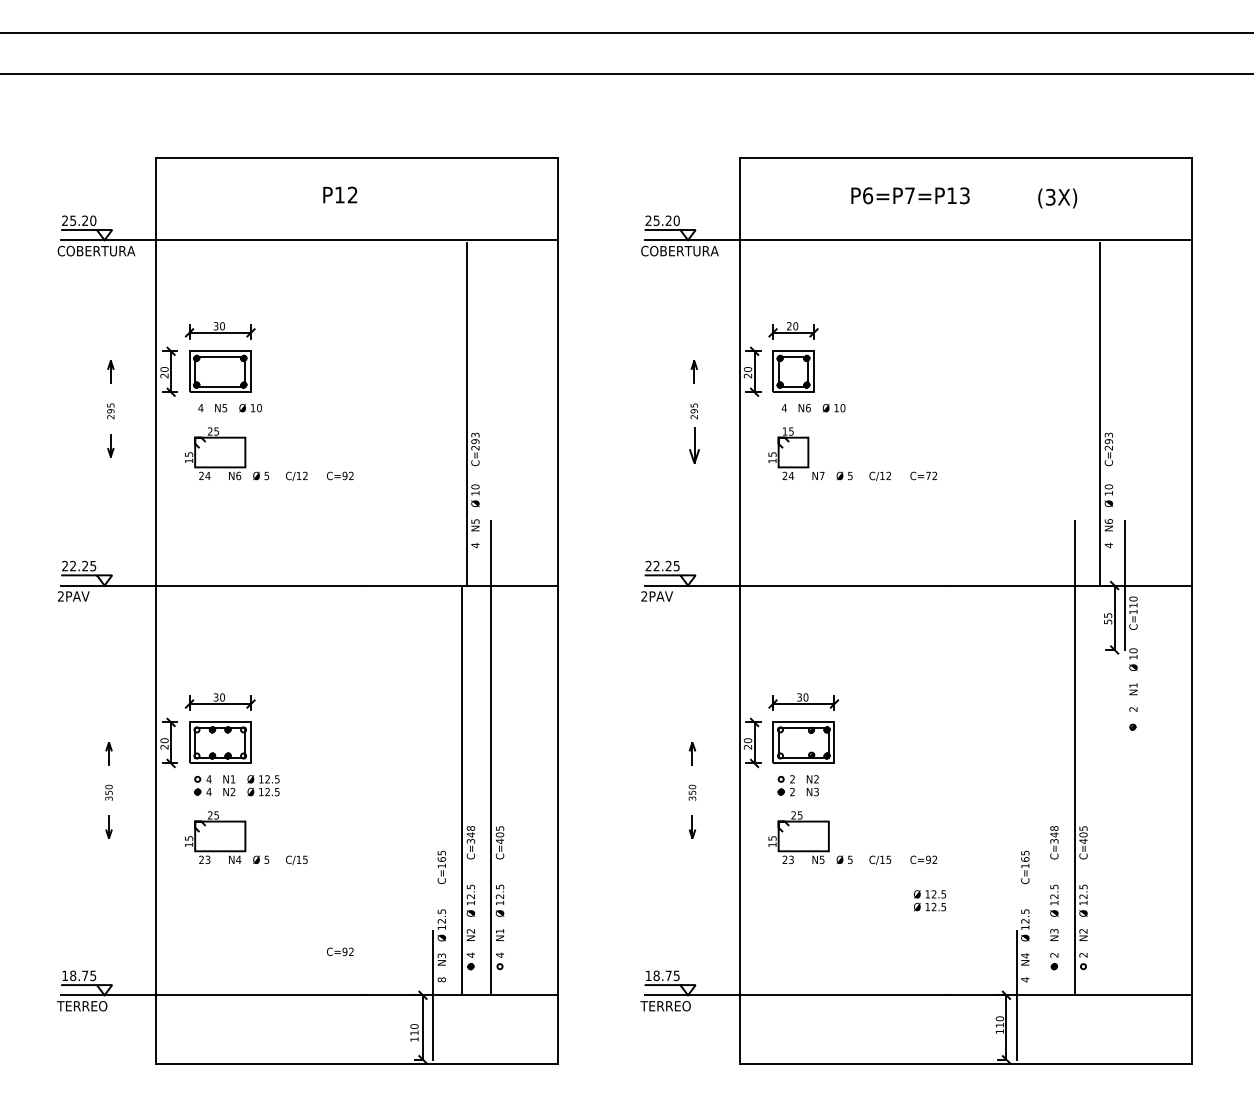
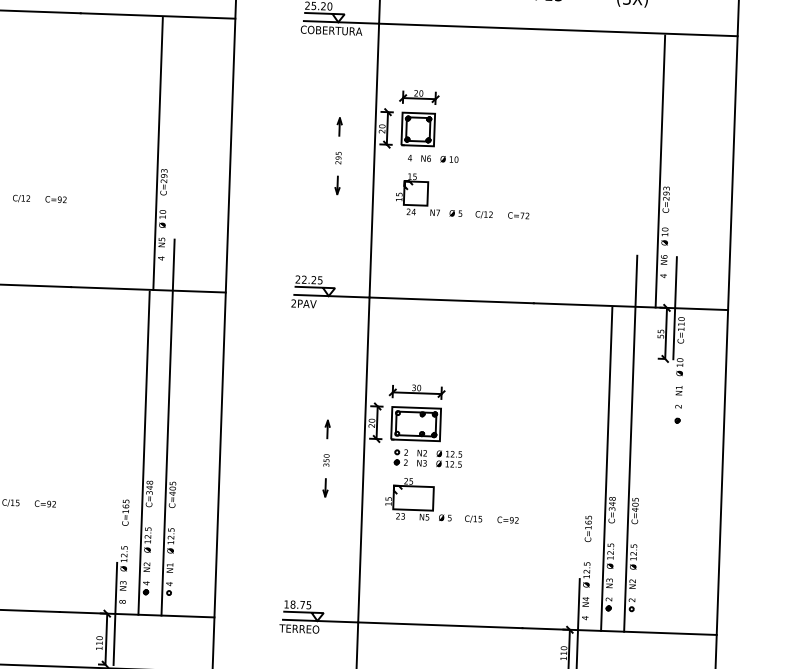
part: (693, 445) -> (336, 185), size x0.62
line: (1045, 791) -> (606, 469), added
text: (930, 900) -> (449, 459), moved
text: (340, 951) -> (45, 503), moved

